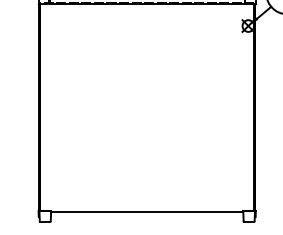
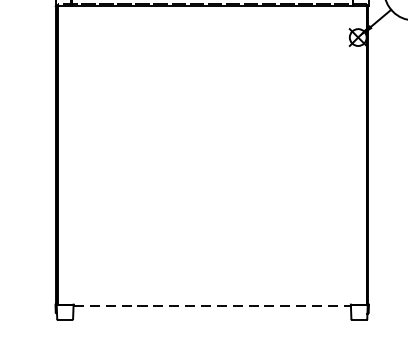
line: (147, 212) -> (212, 306), solid -> dashed

